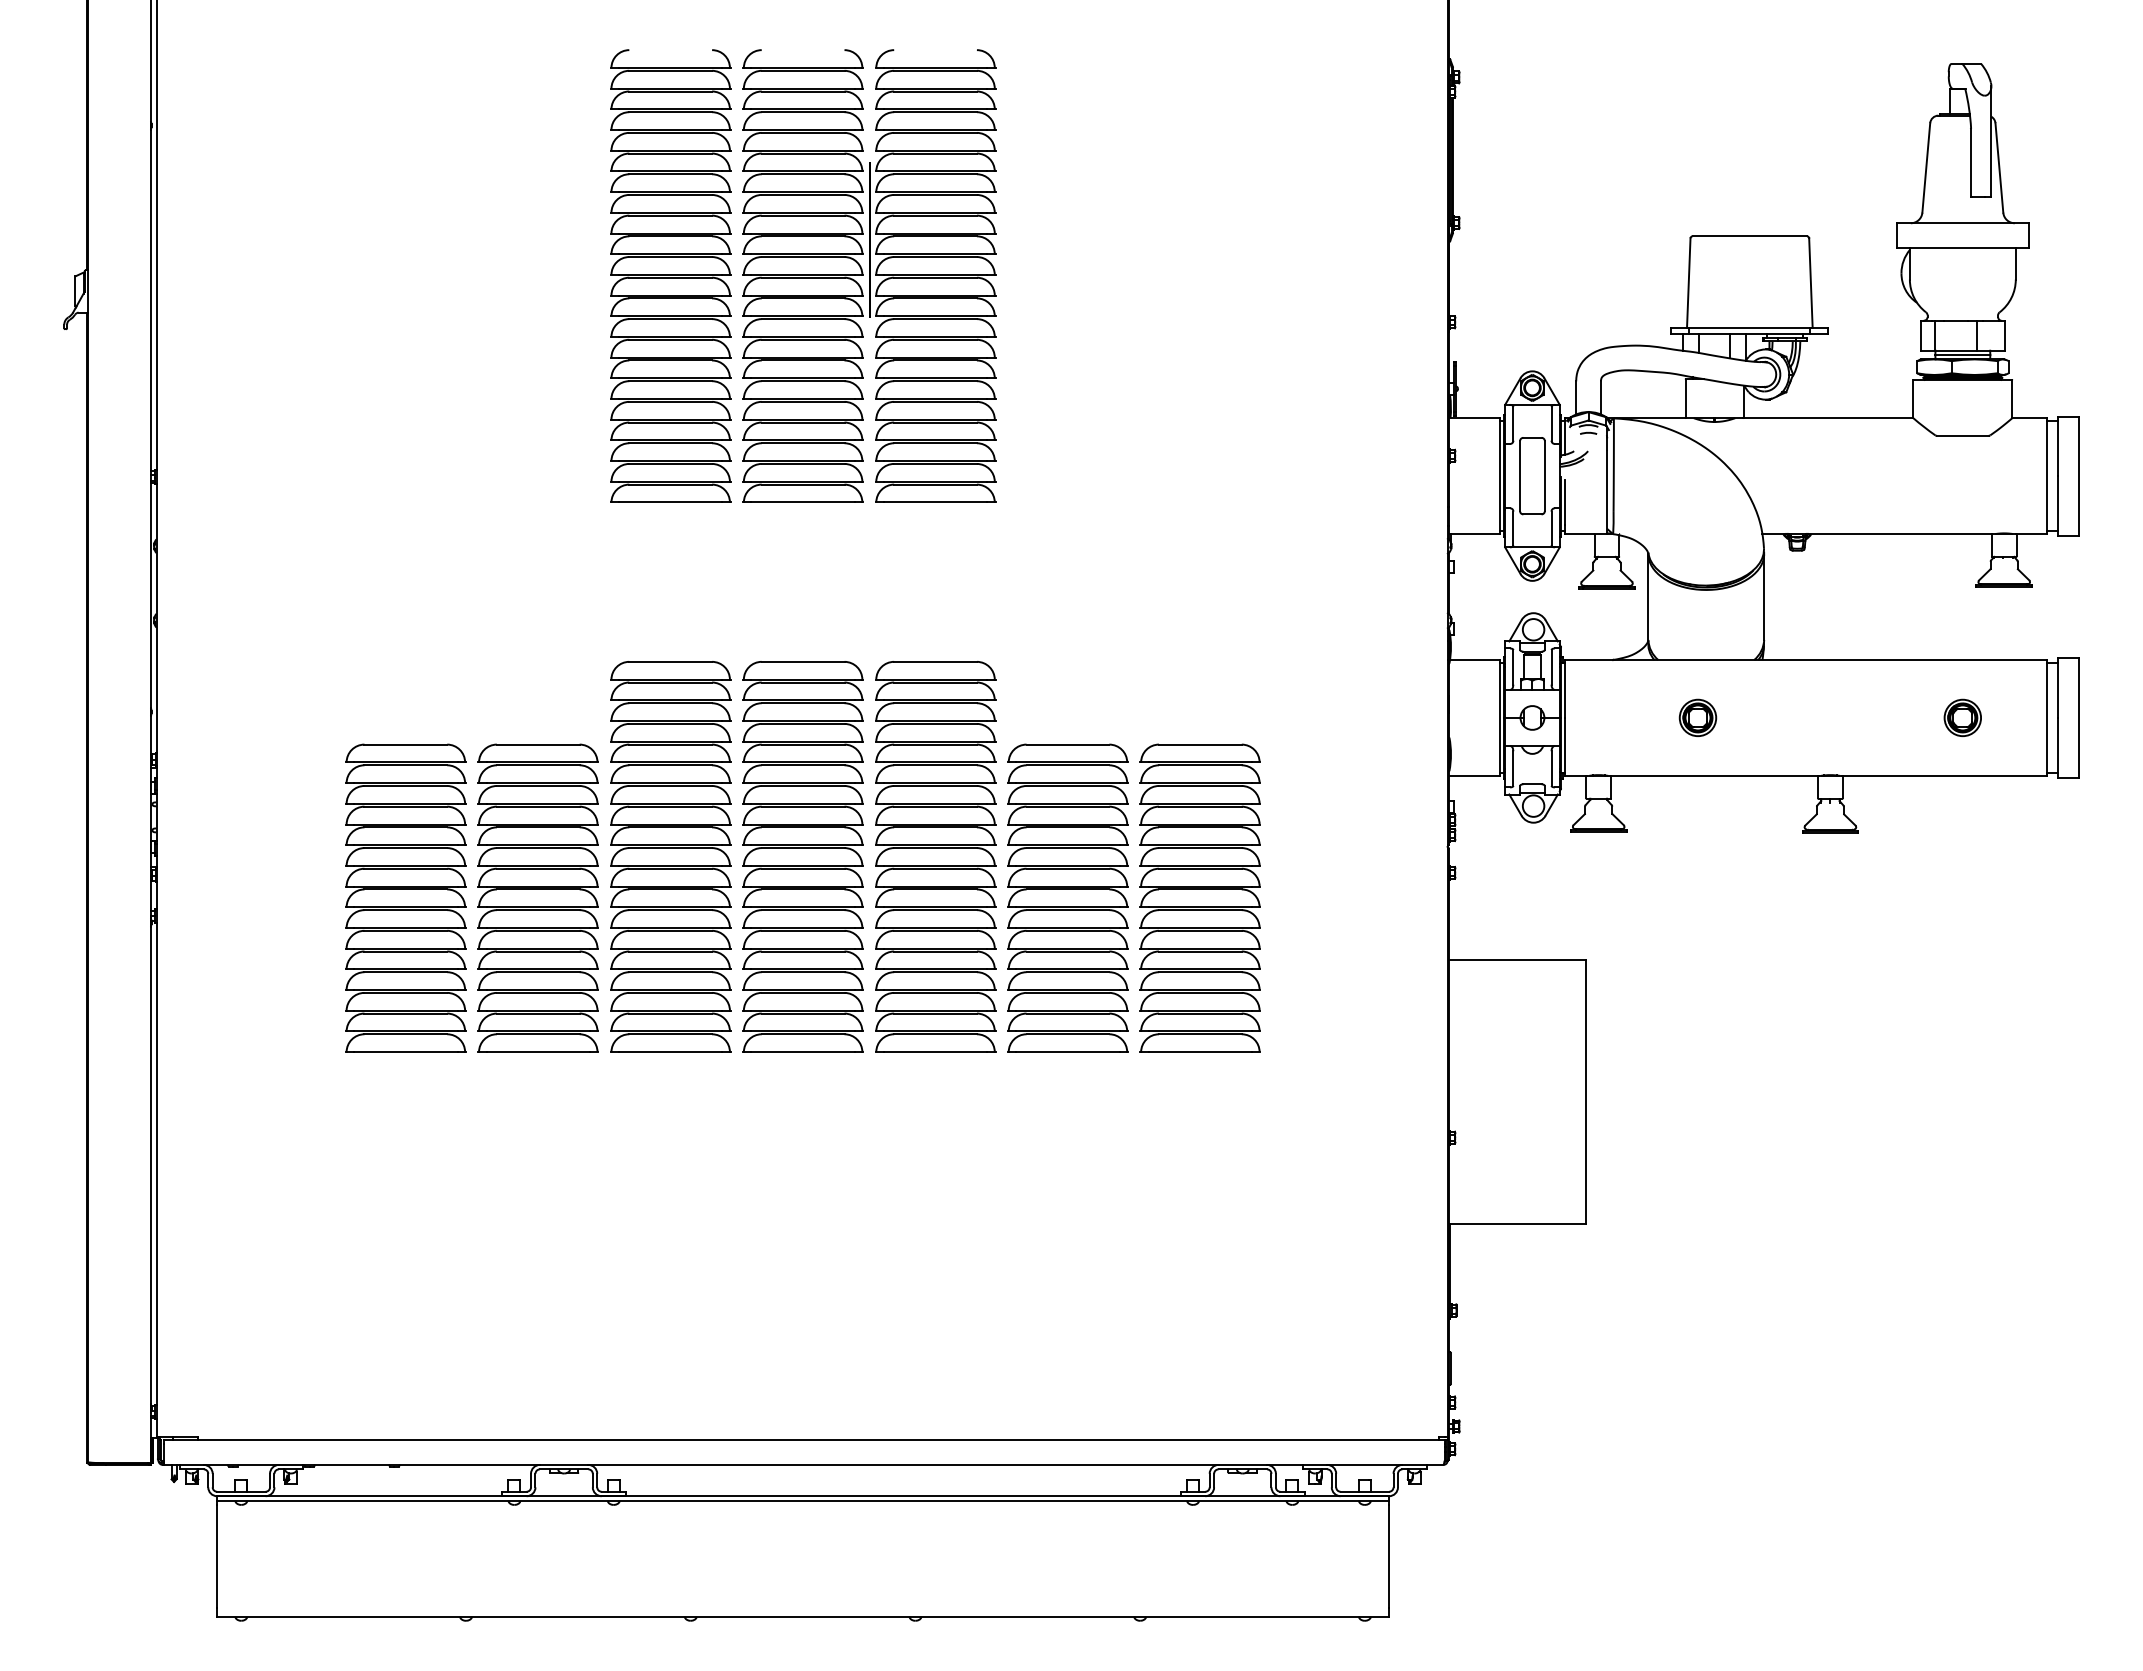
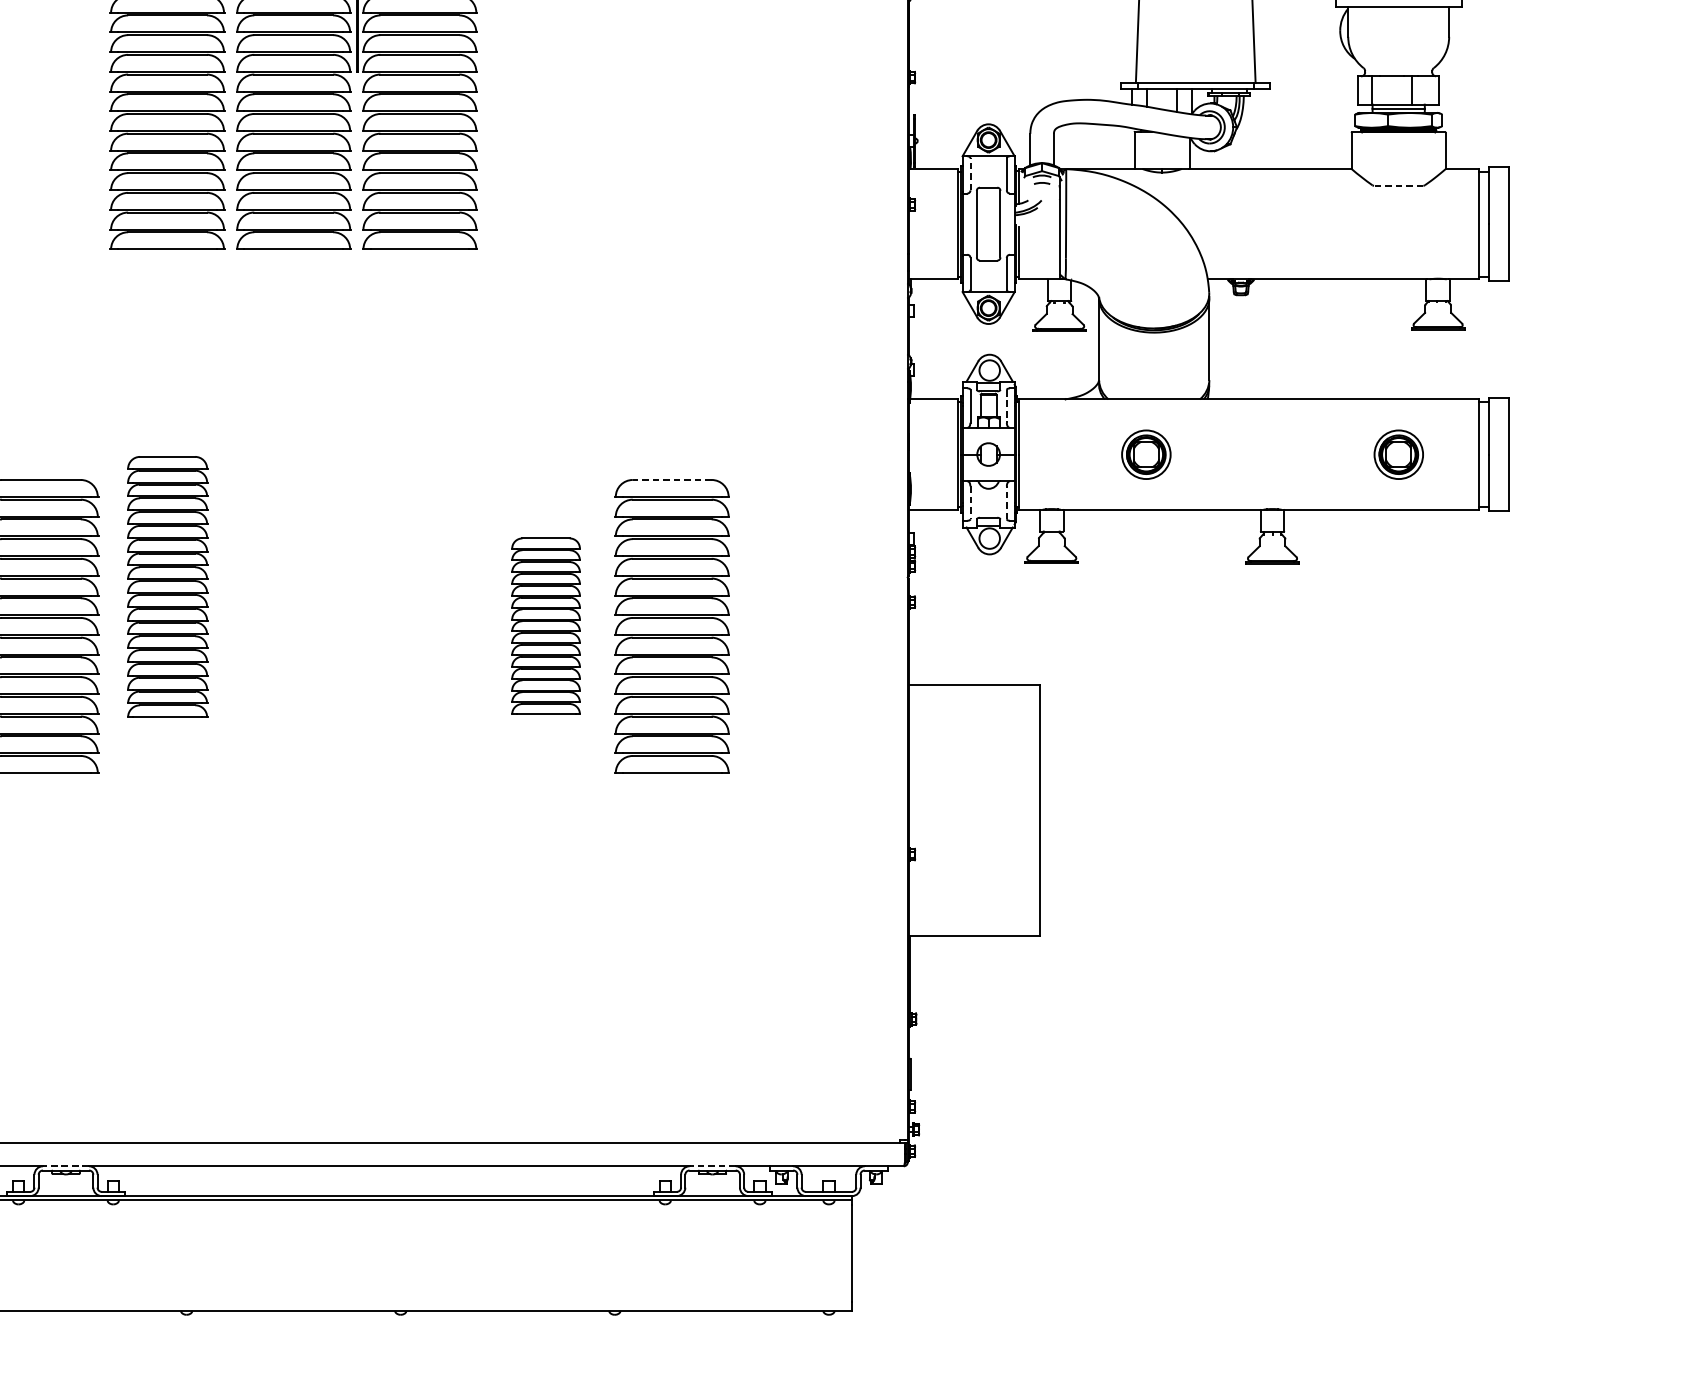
line: (1513, 423) -> (970, 174), solid -> dashed
line: (1962, 435) -> (1398, 185), solid -> dashed
line: (1551, 667) -> (1006, 406), solid -> dashed
part: (1697, 717) -> (1145, 454), size x1.4
part: (1962, 717) -> (1398, 454), size x1.4
line: (1199, 744) -> (671, 479), solid -> dashed
line: (1551, 768) -> (1006, 502), solid -> dashed
line: (1513, 769) -> (970, 503), solid -> dashed
part: (670, 856) -> (167, 586), size x0.7
part: (802, 856) -> (293, 586), removed
part: (935, 856) -> (419, 586), removed
part: (1067, 897) -> (545, 625), size x0.6
line: (563, 1464) -> (65, 1165), solid -> dashed
line: (1242, 1464) -> (712, 1165), solid -> dashed

